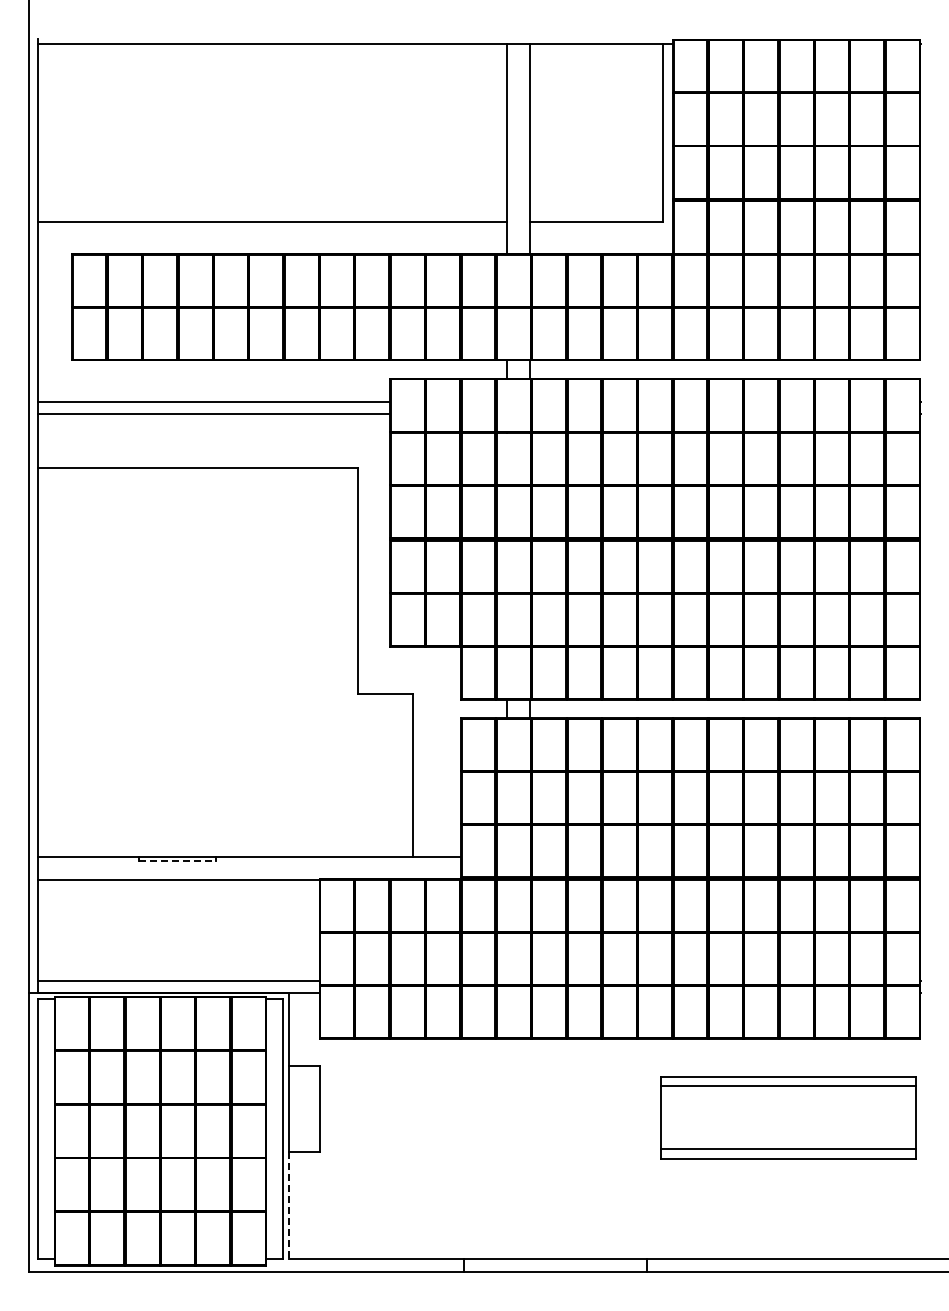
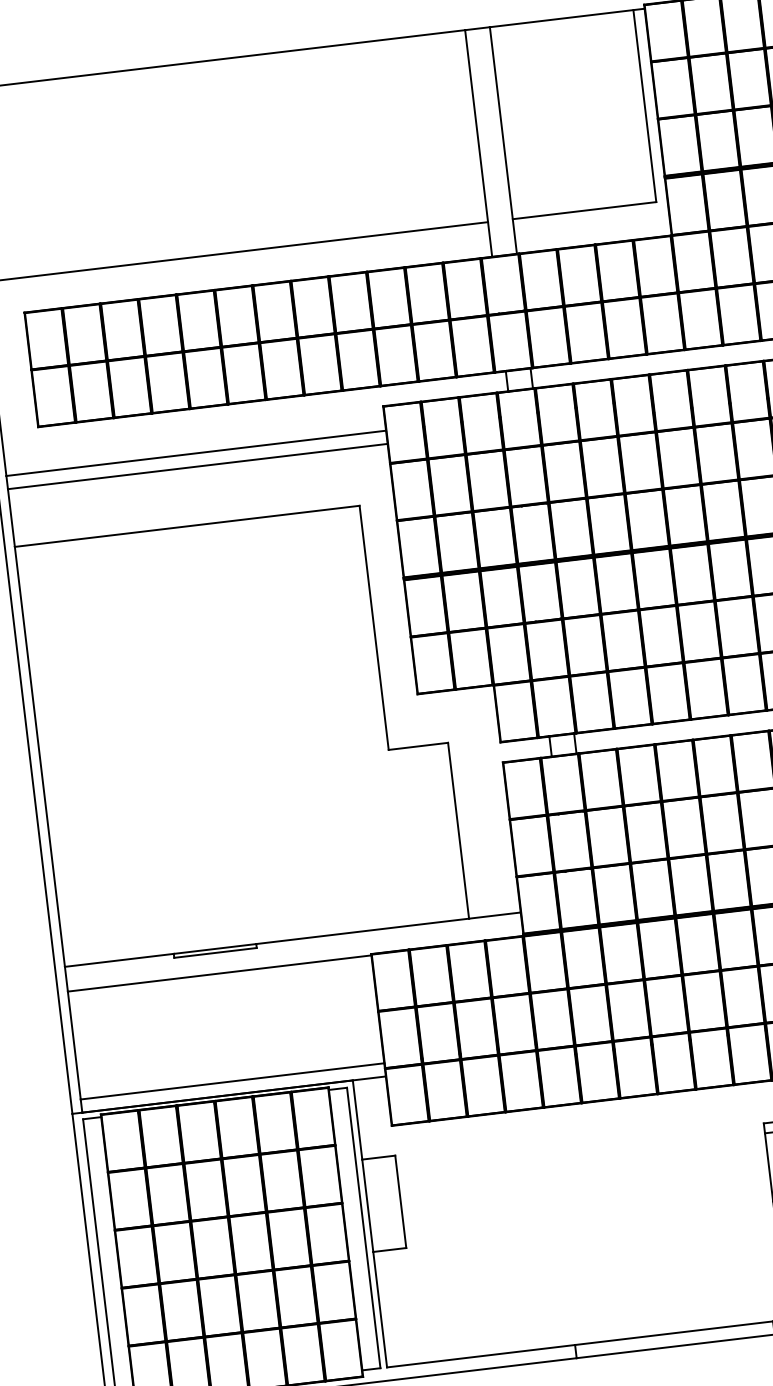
line: (177, 861) -> (215, 953), dashed -> solid
line: (289, 1205) -> (380, 1309), dashed -> solid

